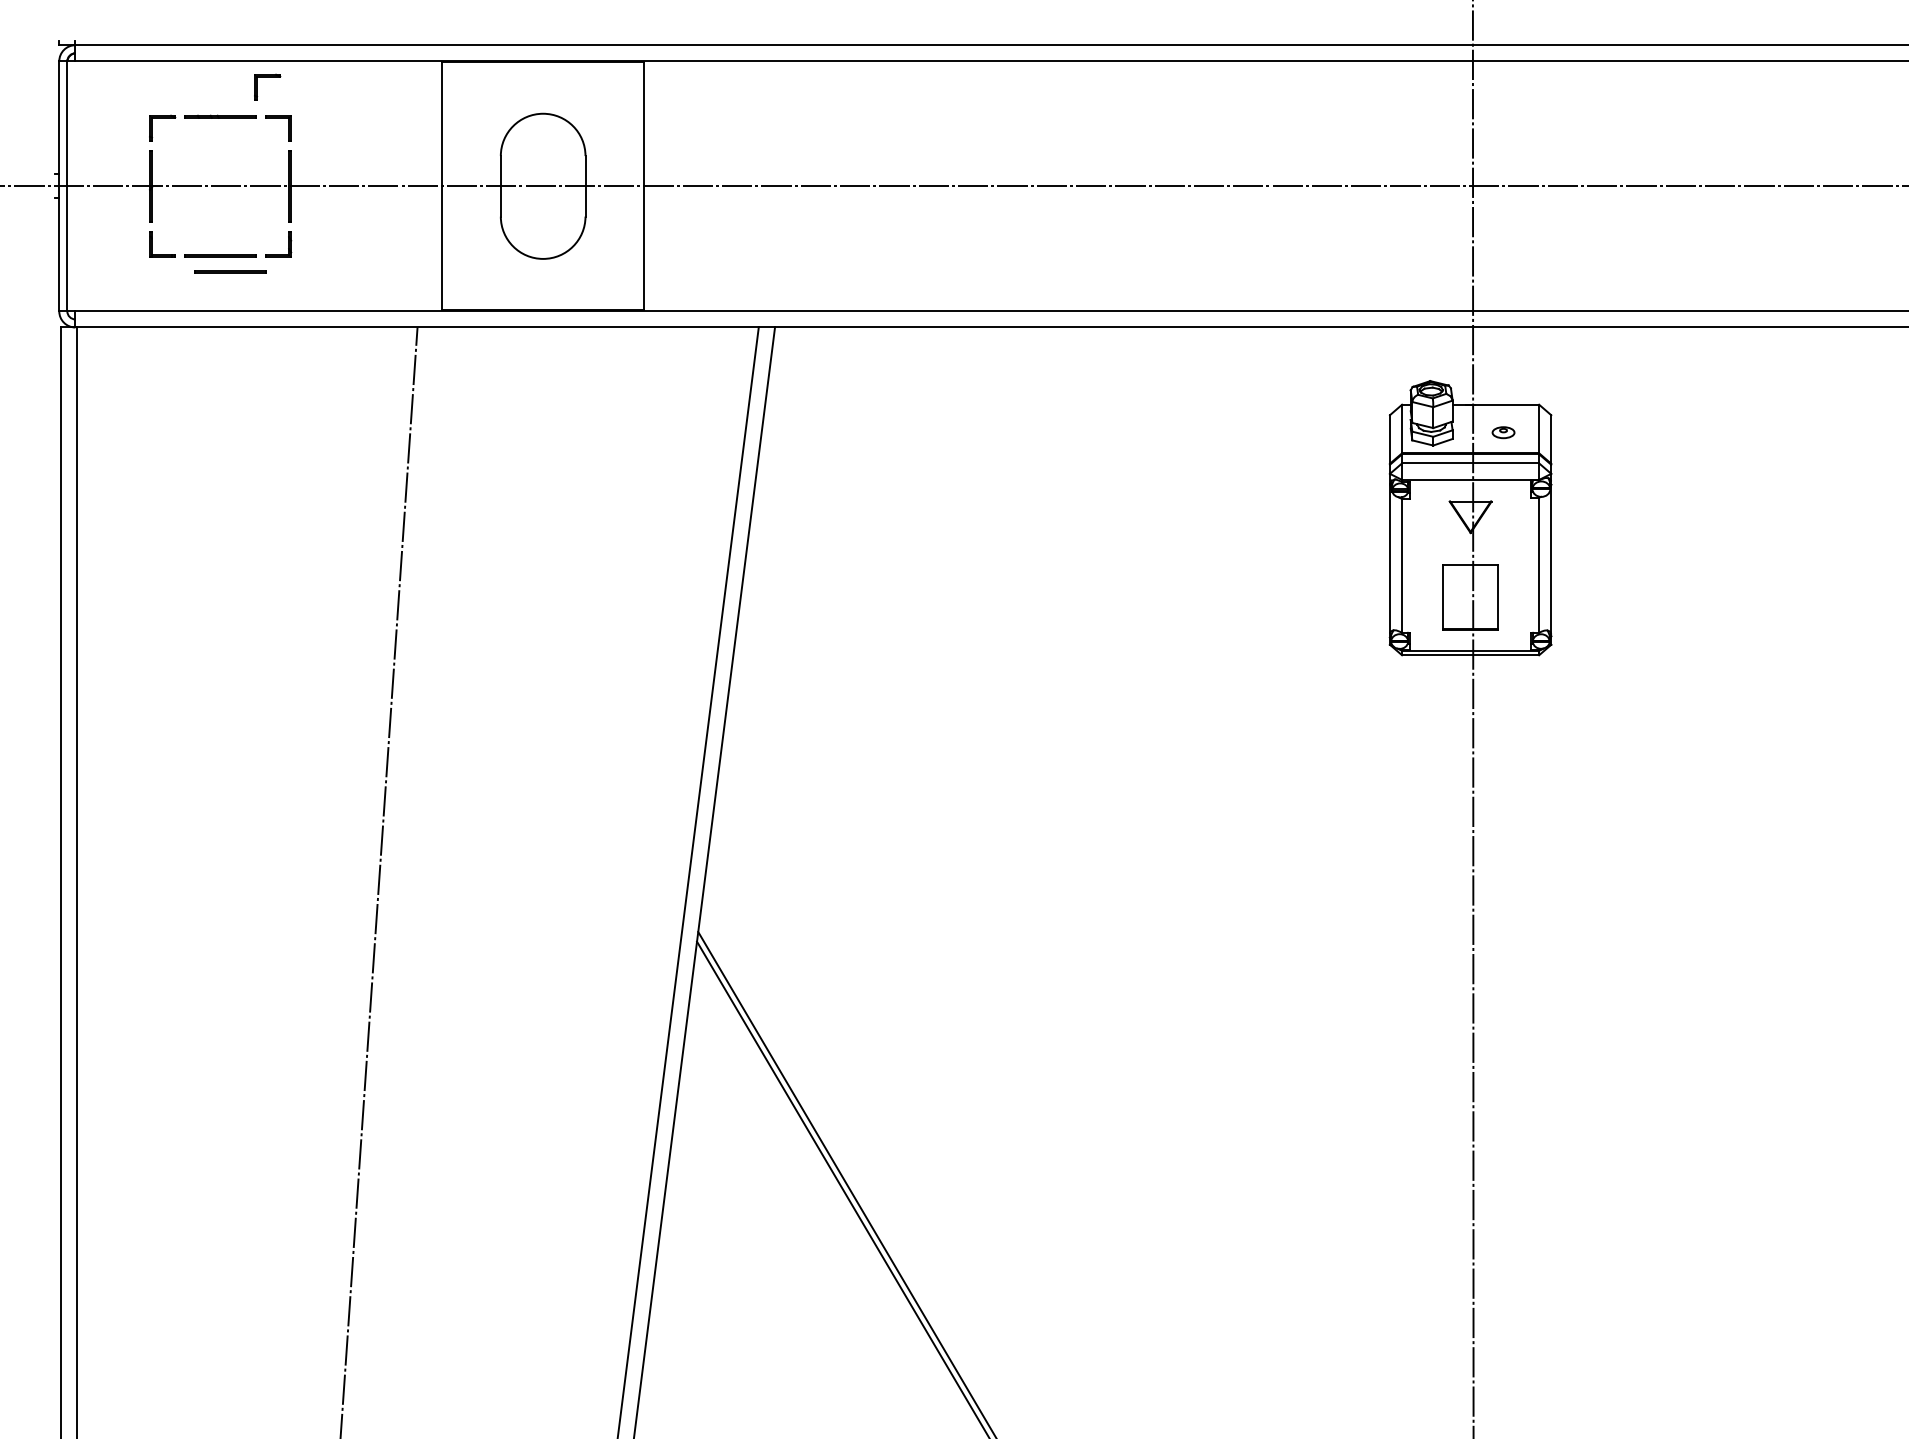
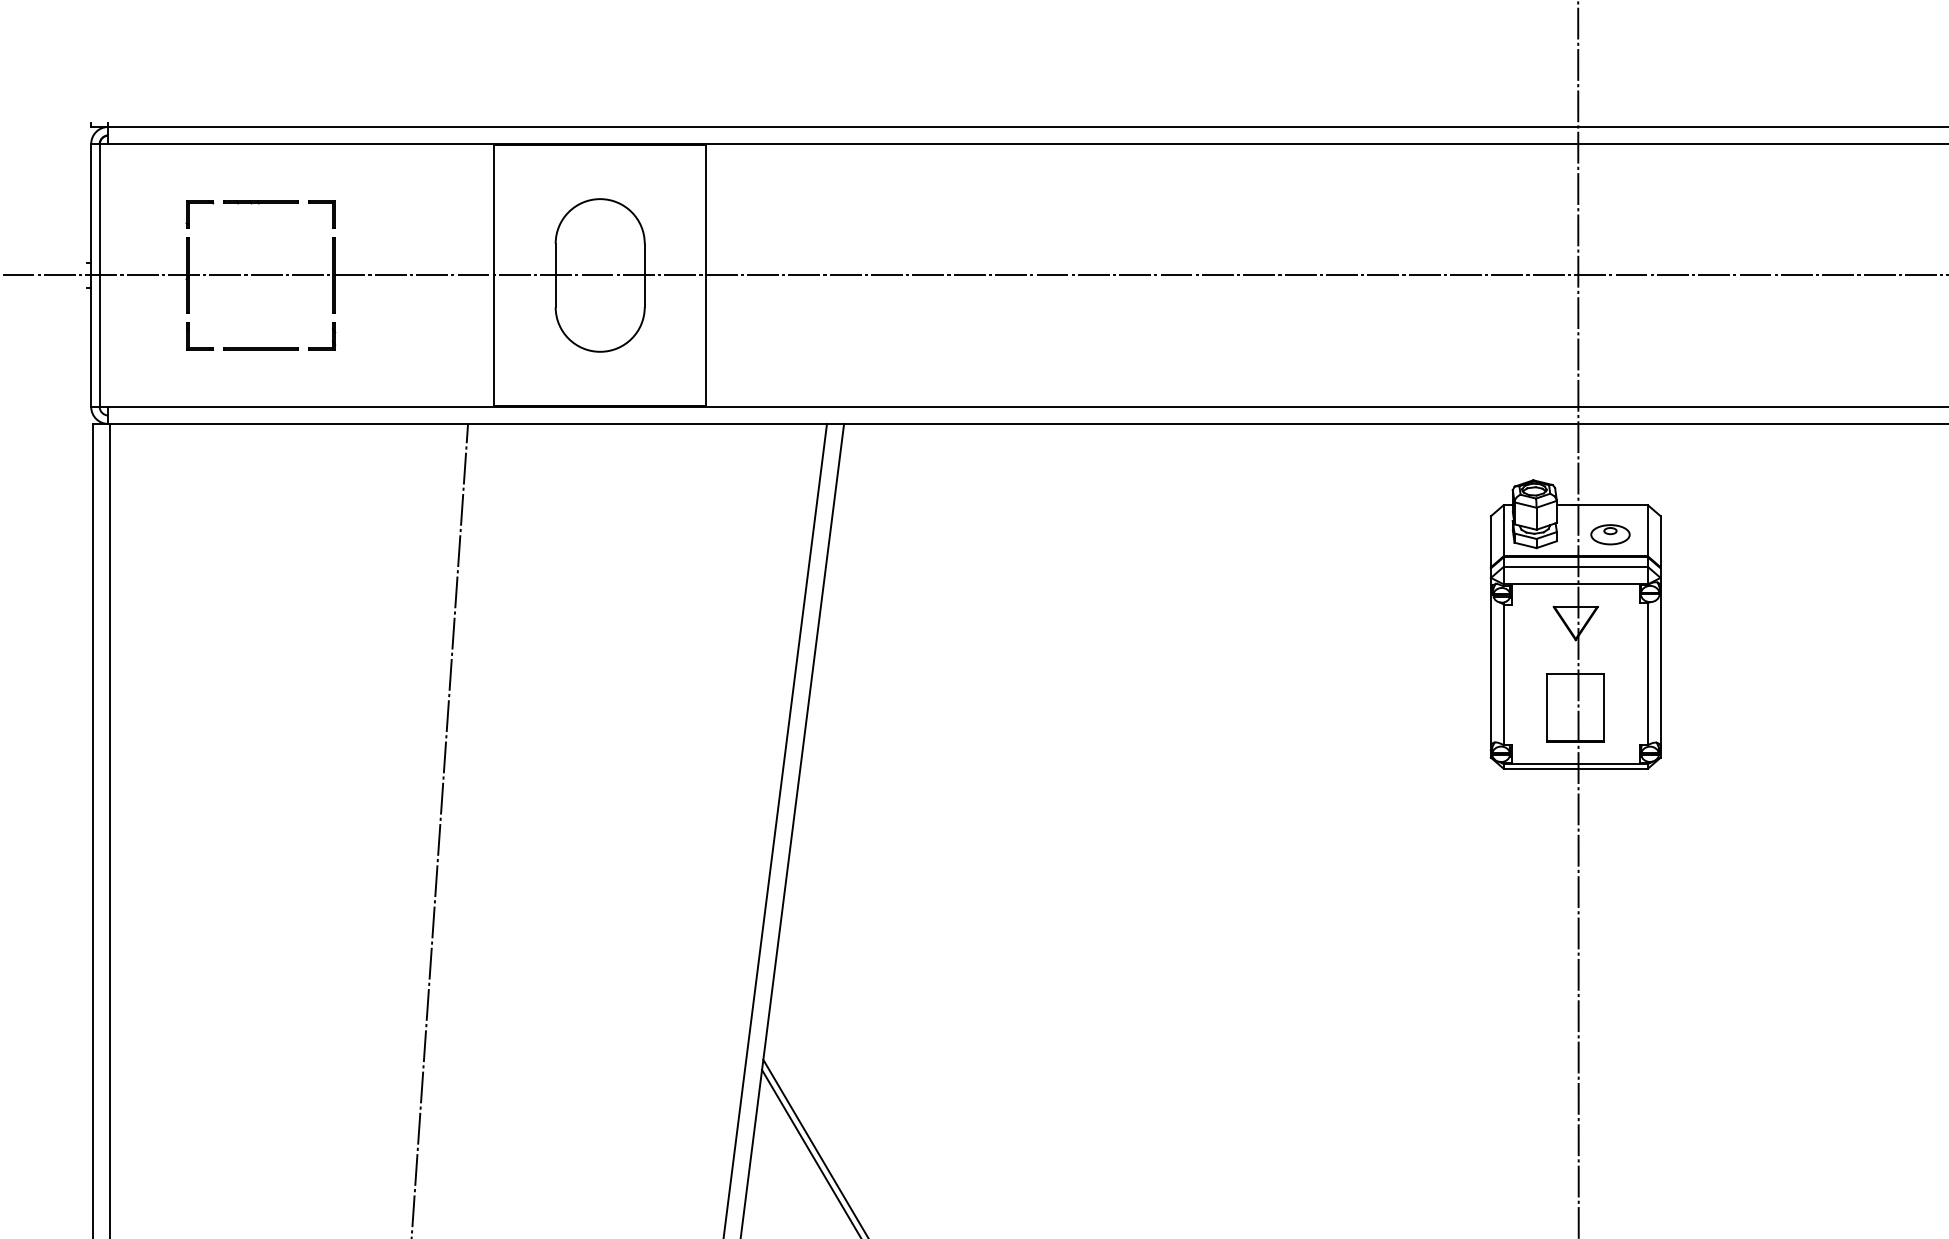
part: (267, 77) -> (310, 160), removed
line: (230, 271) -> (271, 365), removed
part: (1503, 432) -> (1610, 534), size x1.67

